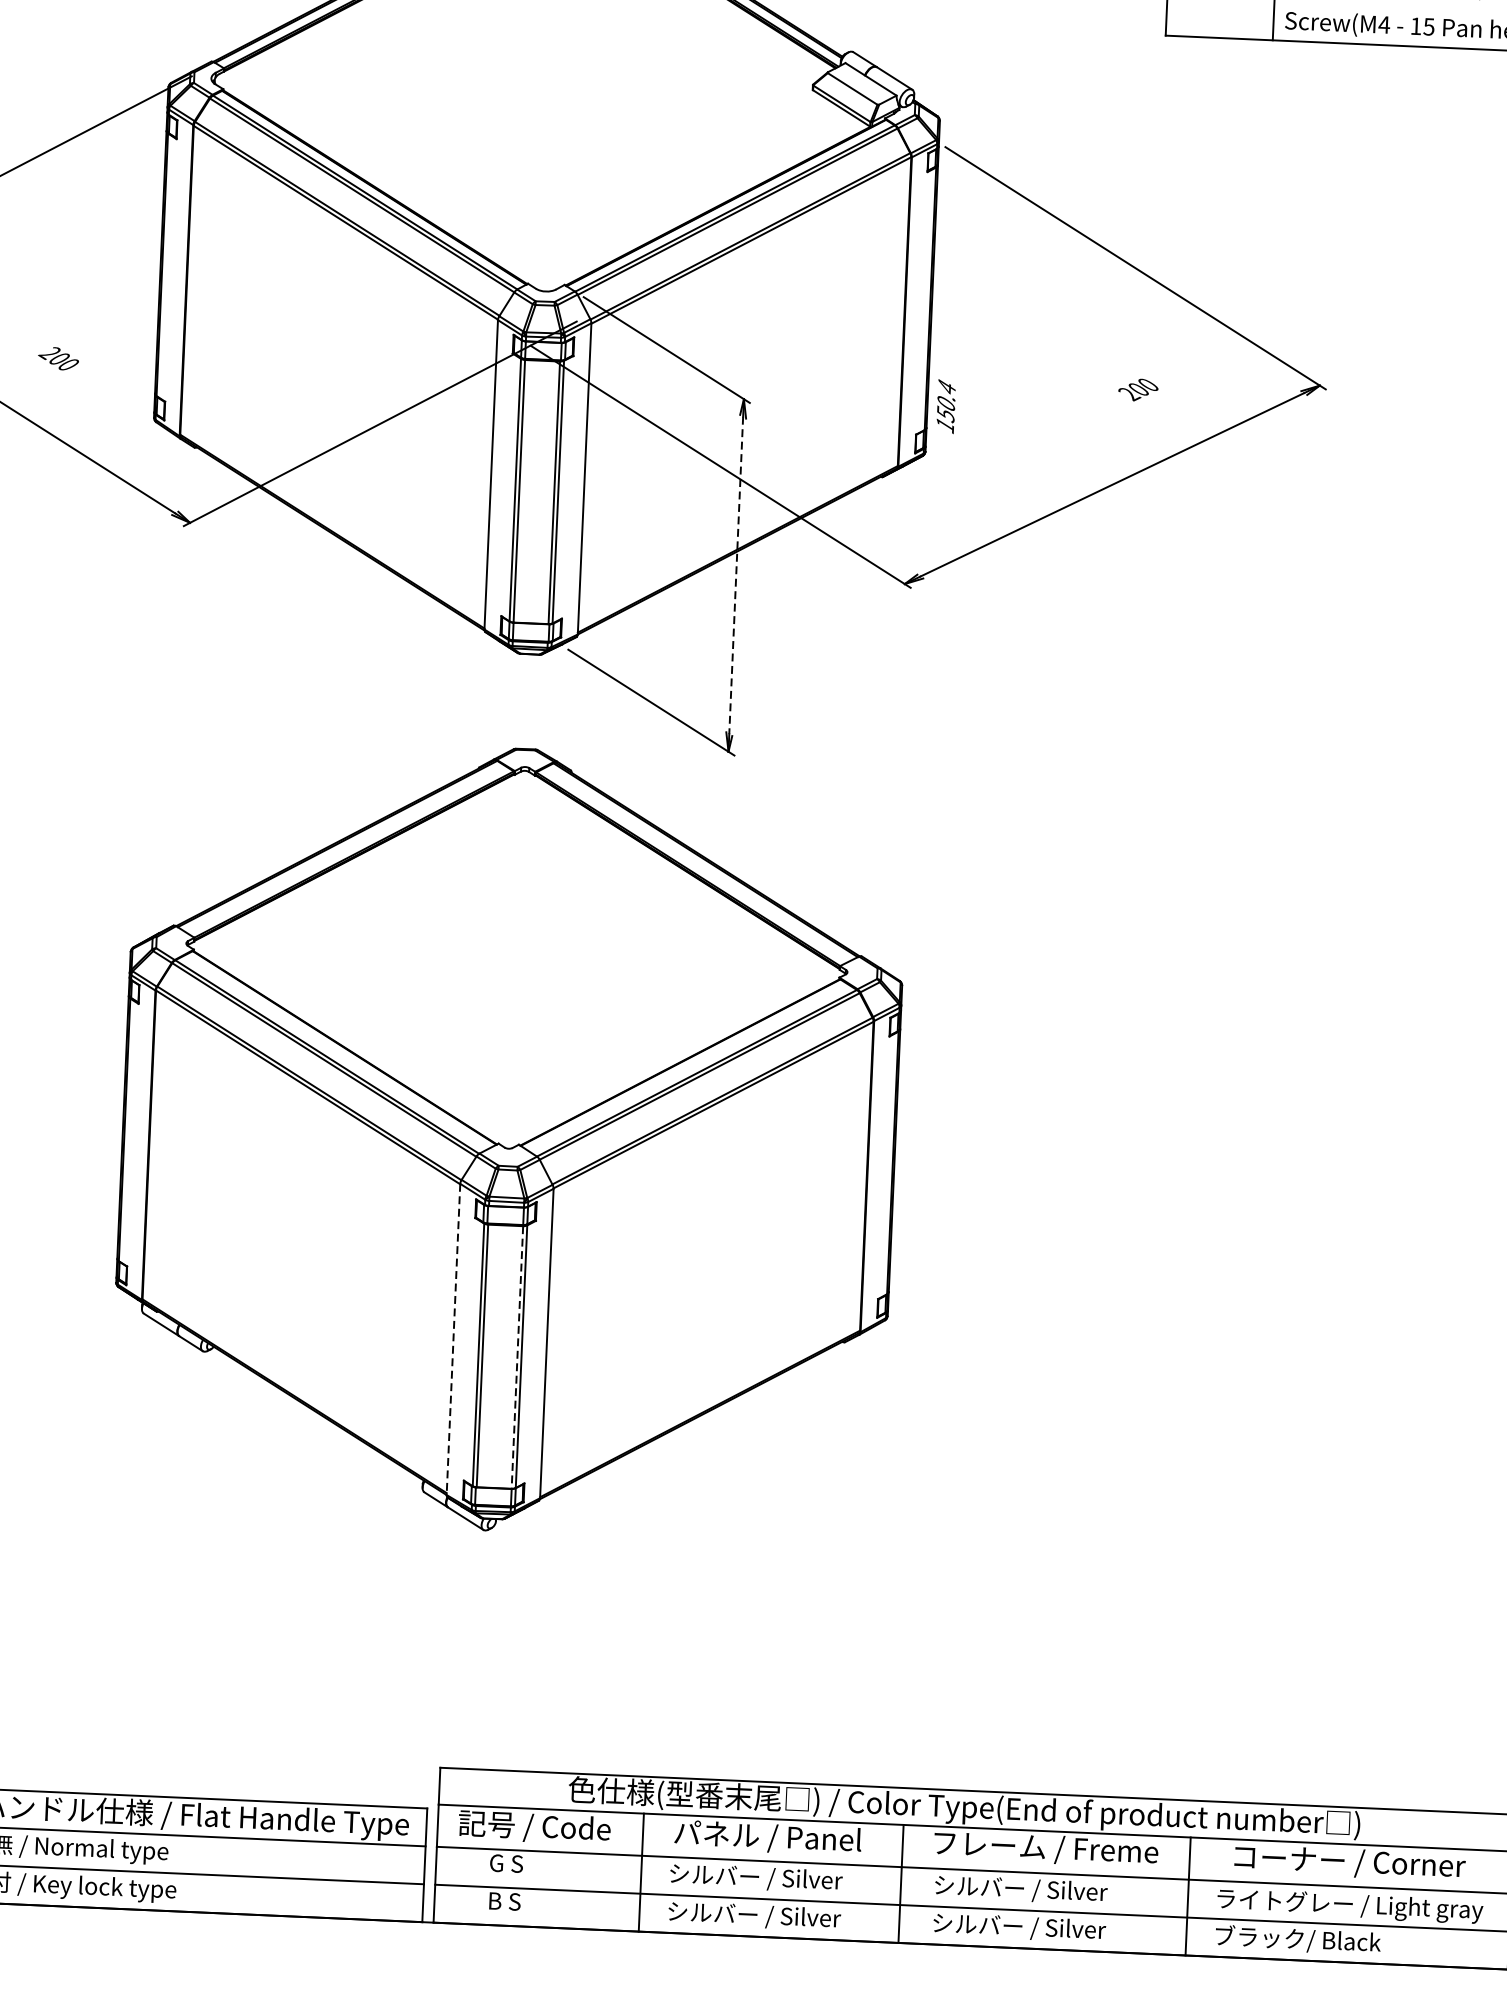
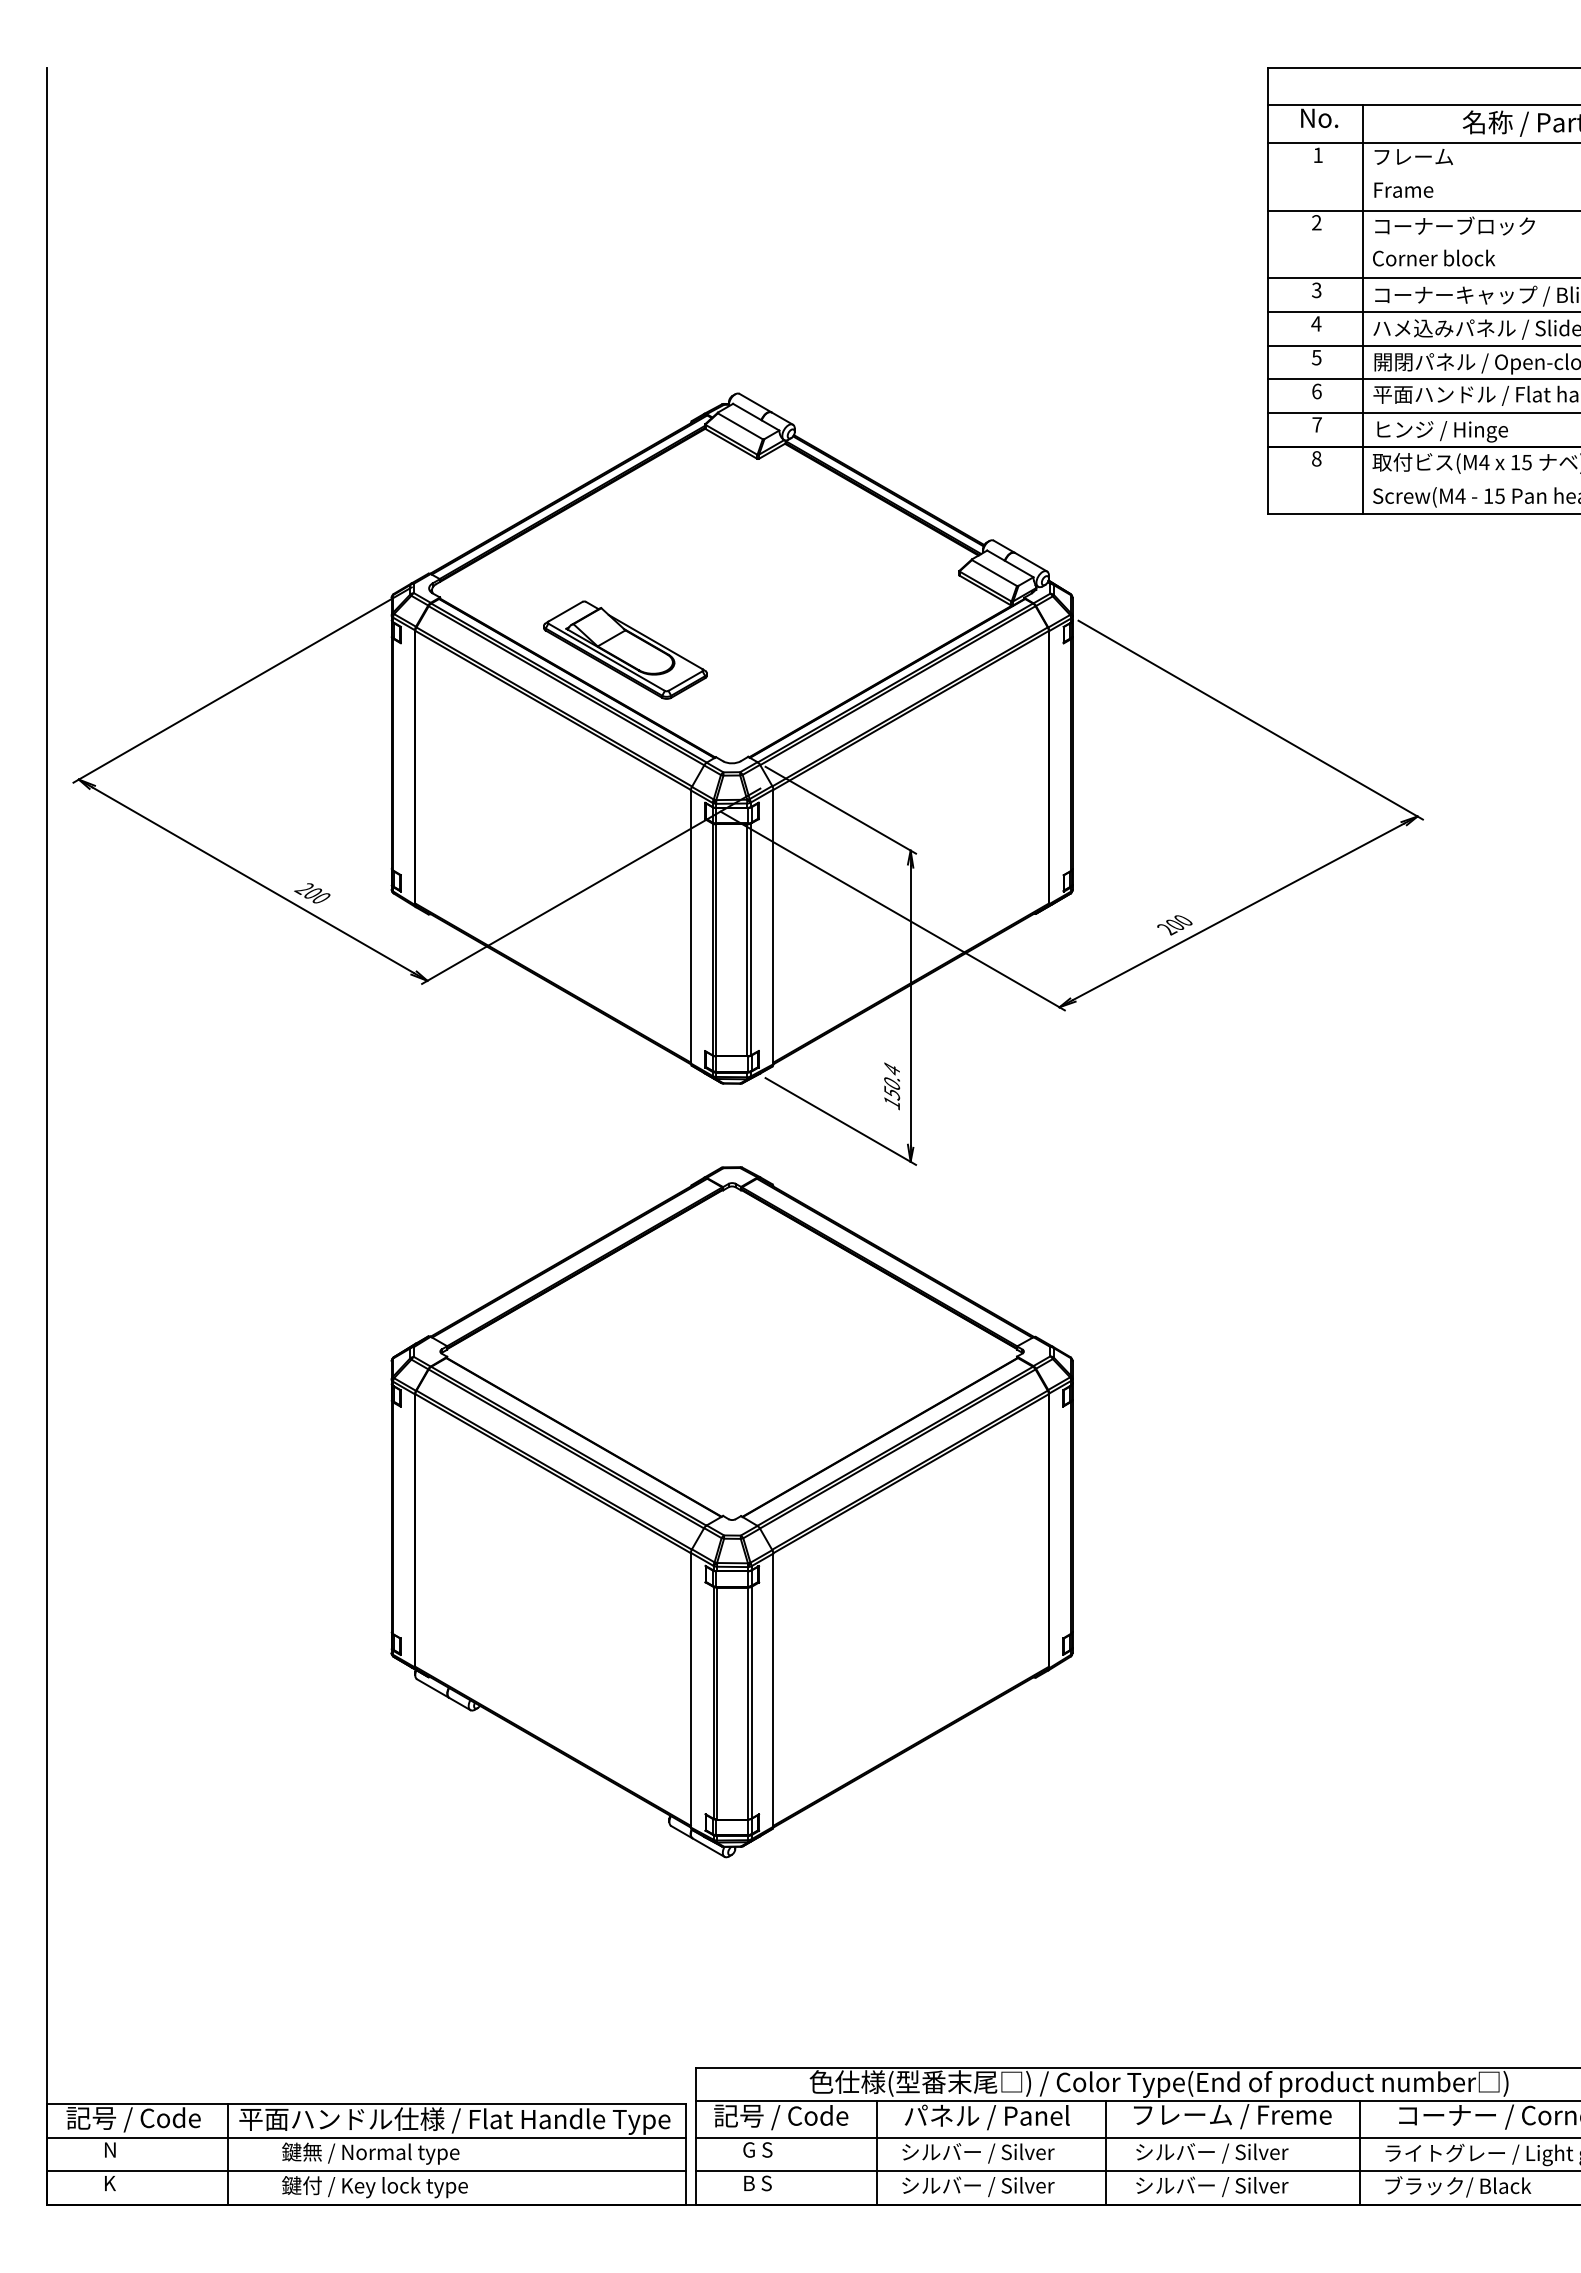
part: (430, 157) -> (625, 649), added
text: (58, 358) -> (312, 893), moved
text: (1137, 390) -> (1174, 925), moved
text: (946, 406) -> (892, 1086), moved
line: (736, 575) -> (910, 1006), dashed -> solid
line: (452, 1339) -> (690, 1690), dashed -> solid
line: (516, 1357) -> (747, 1703), dashed -> solid

